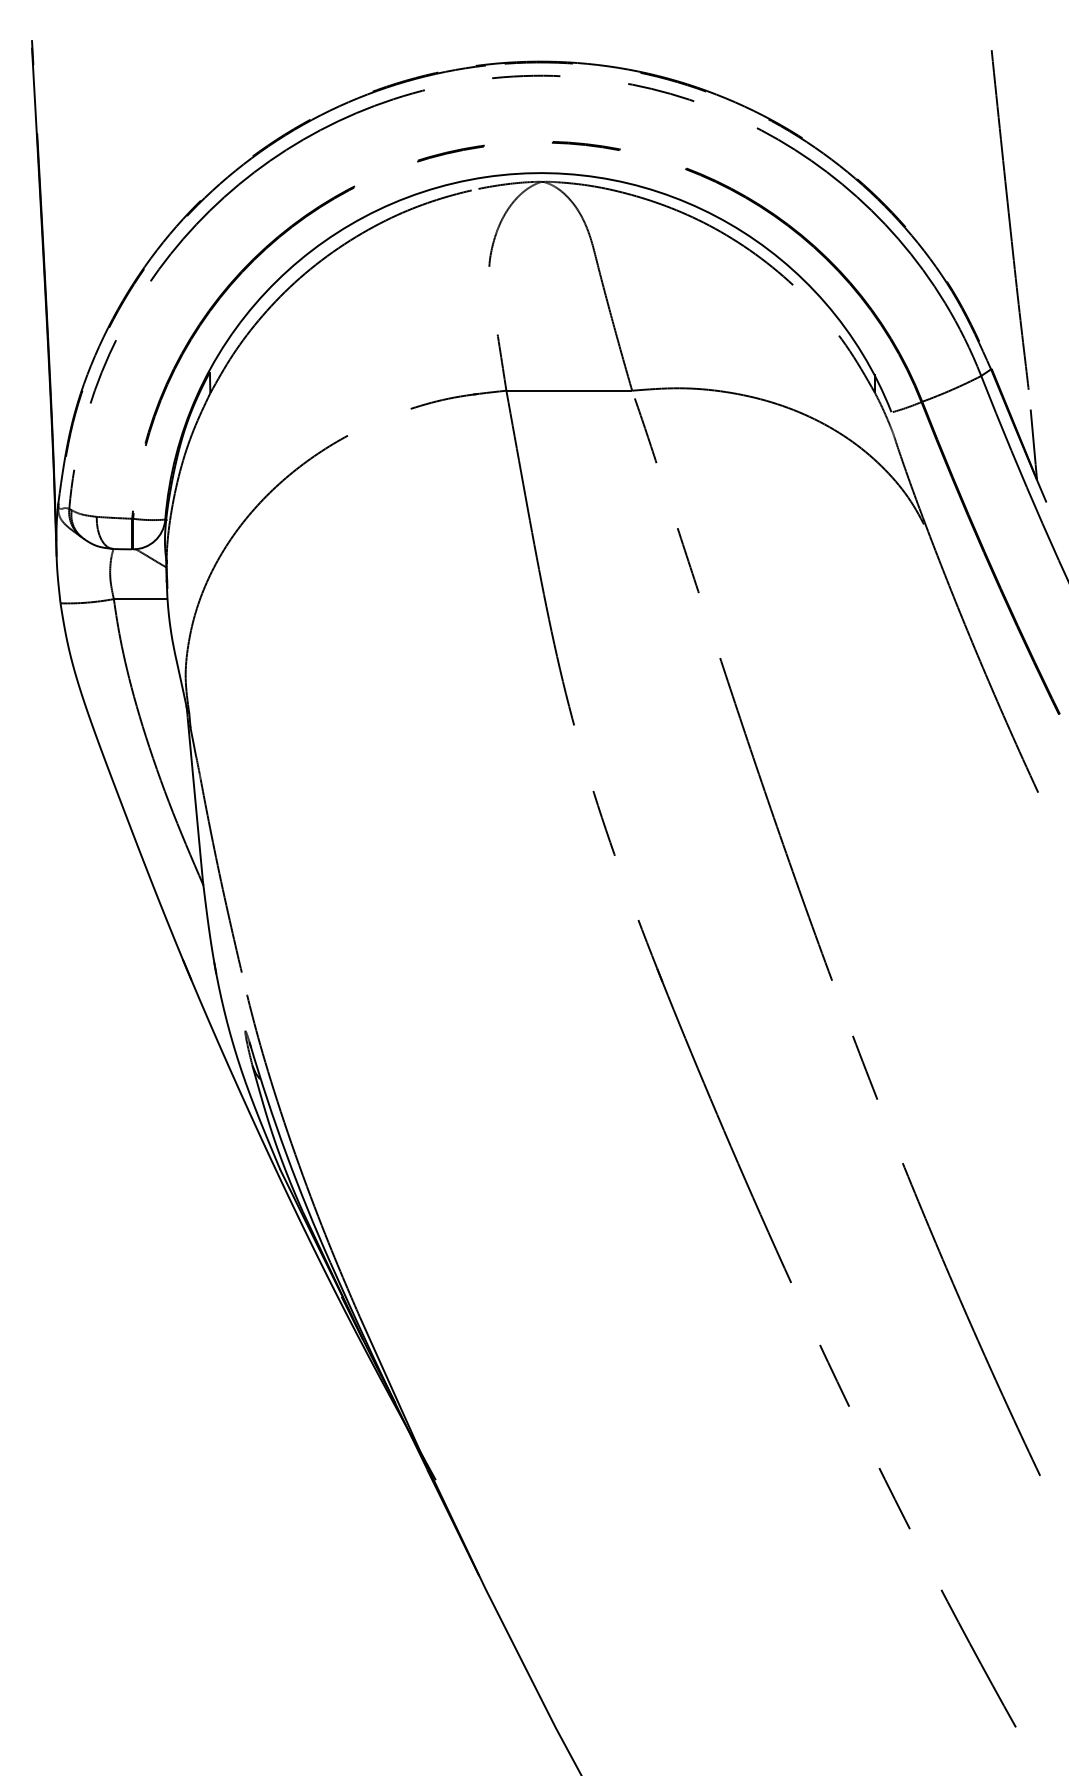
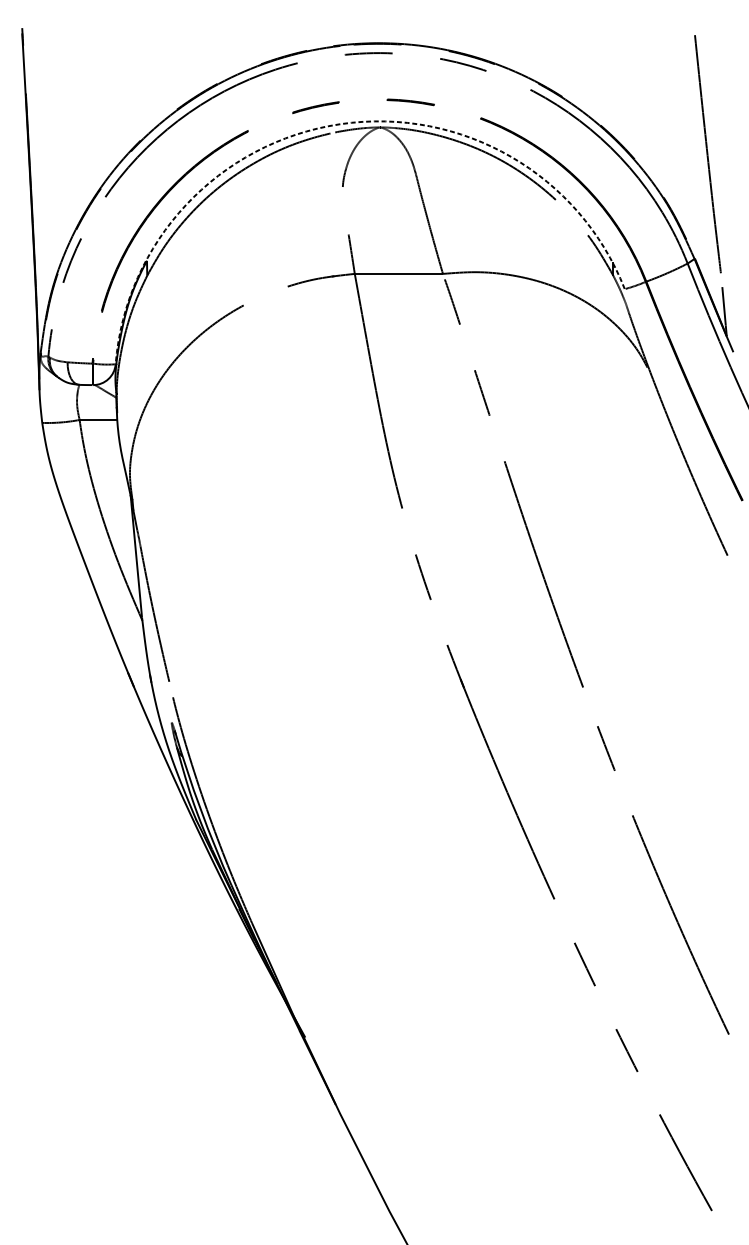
arc: (485, 177) -> (340, 124), solid -> dashed

